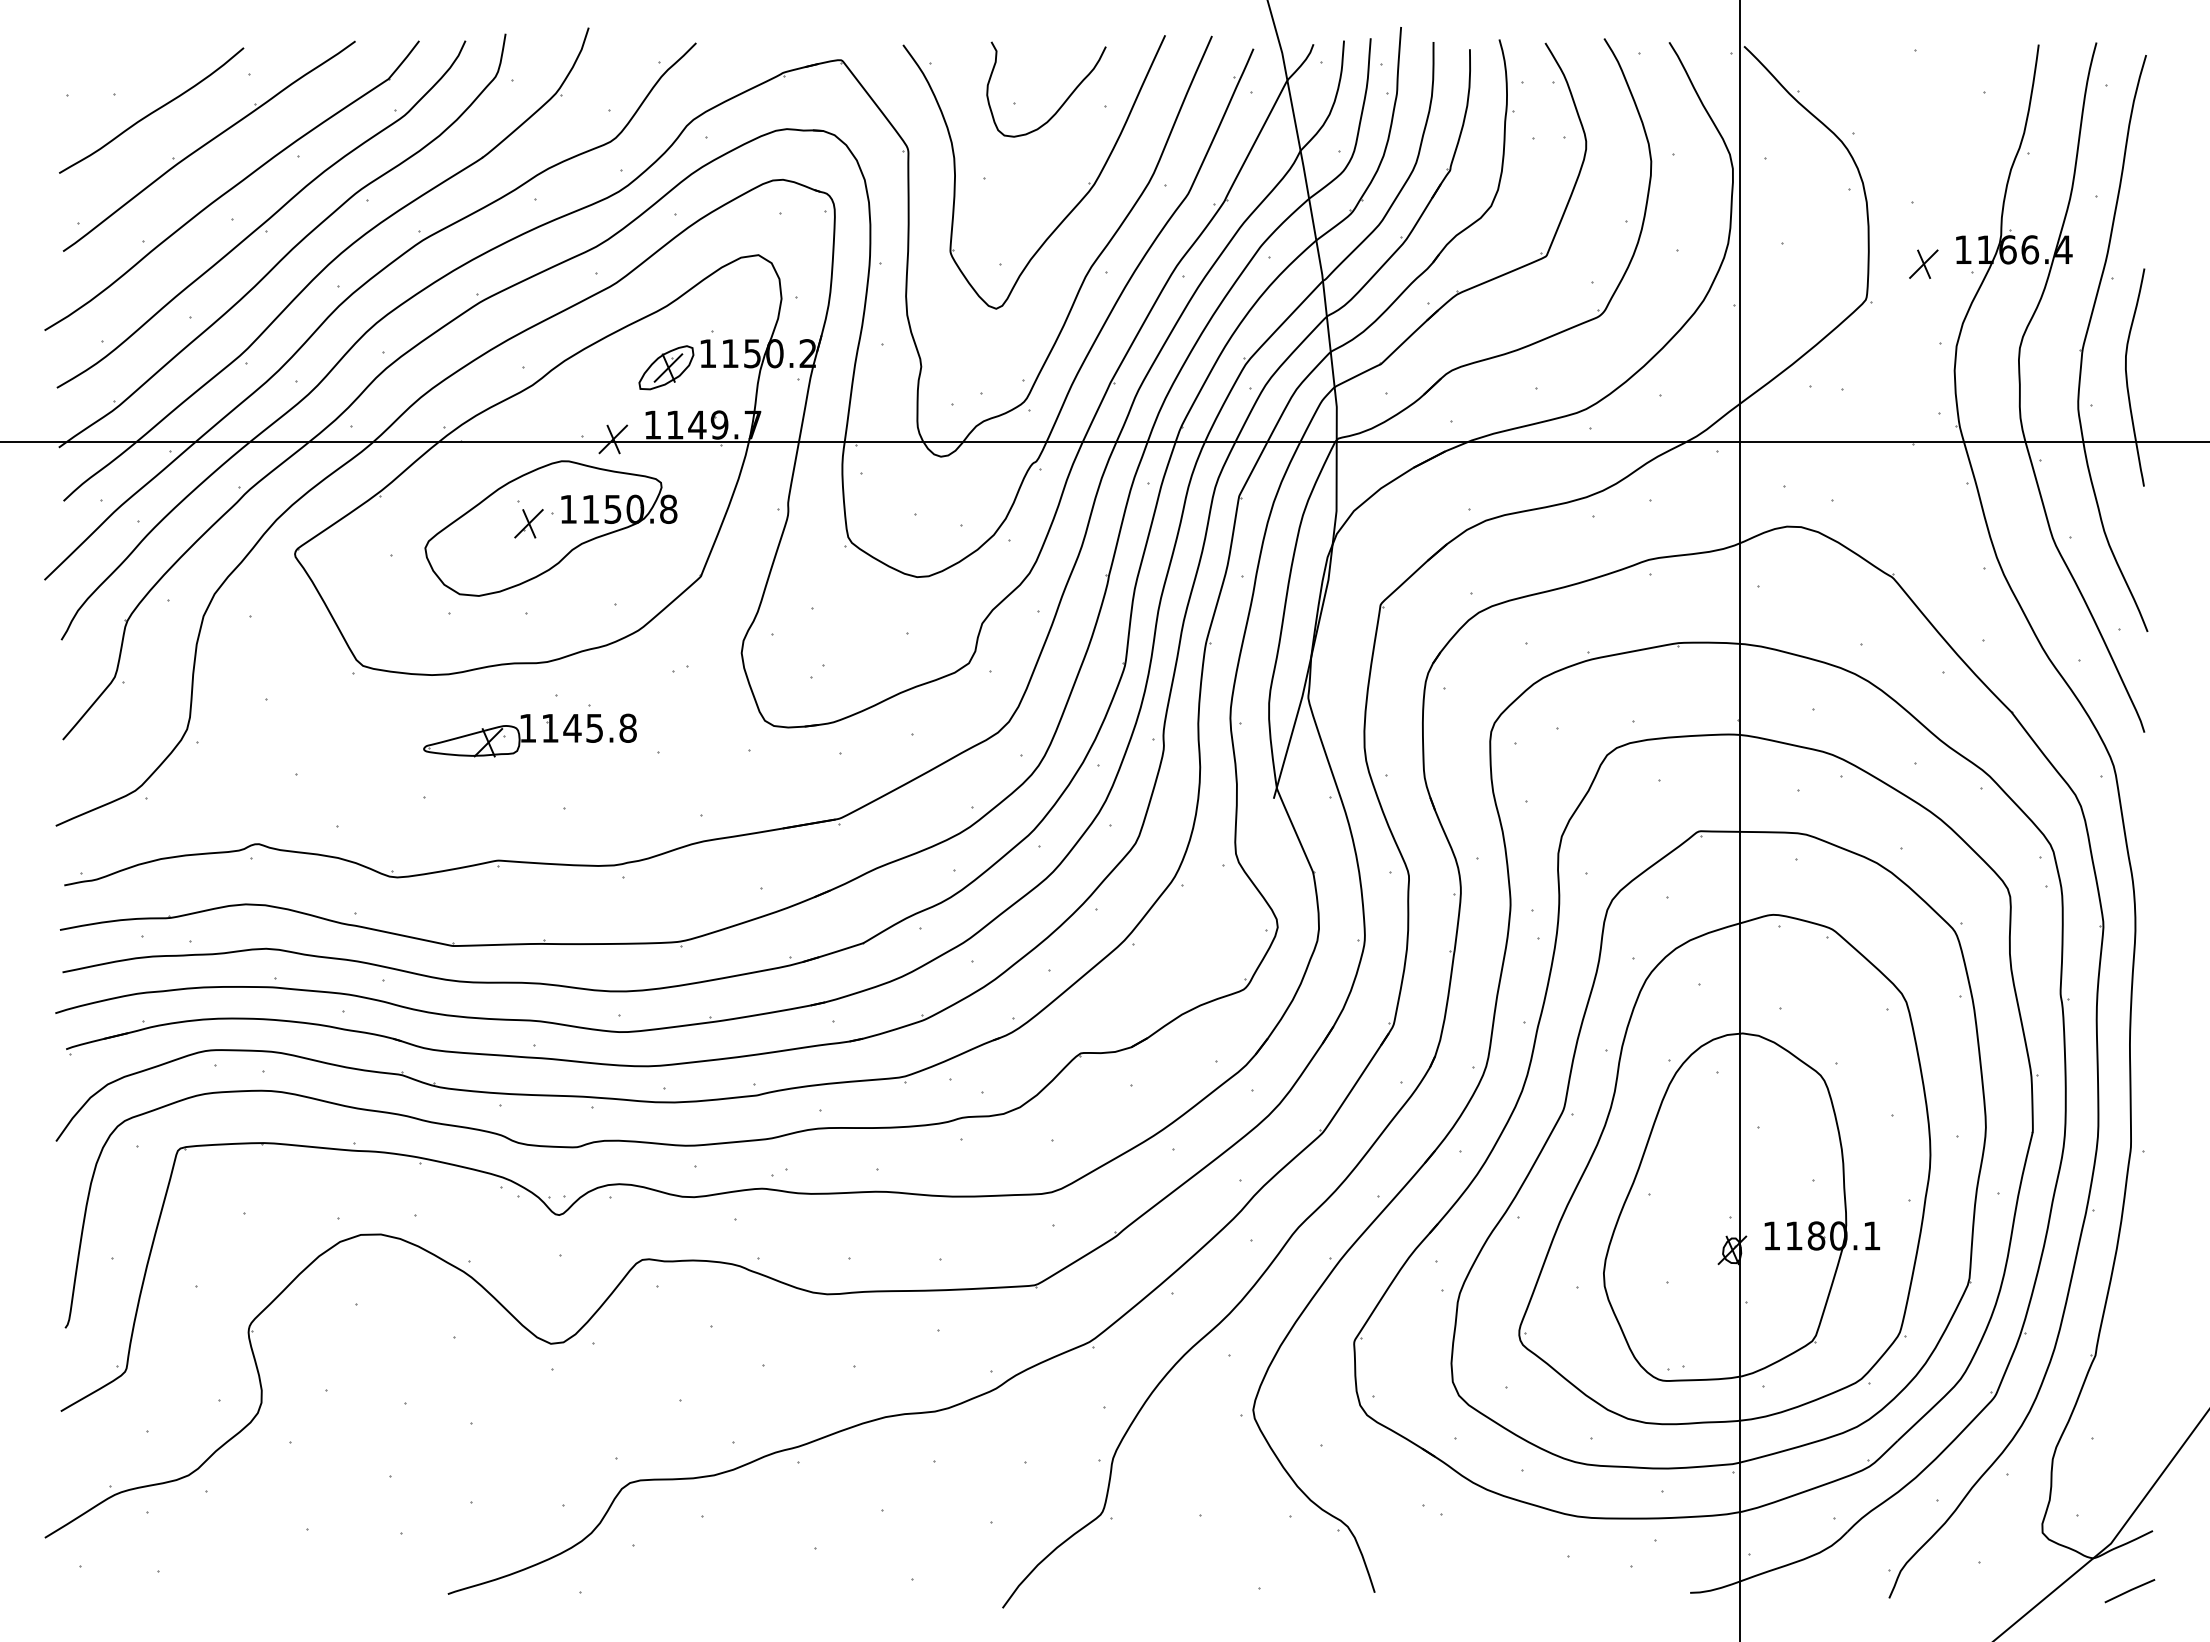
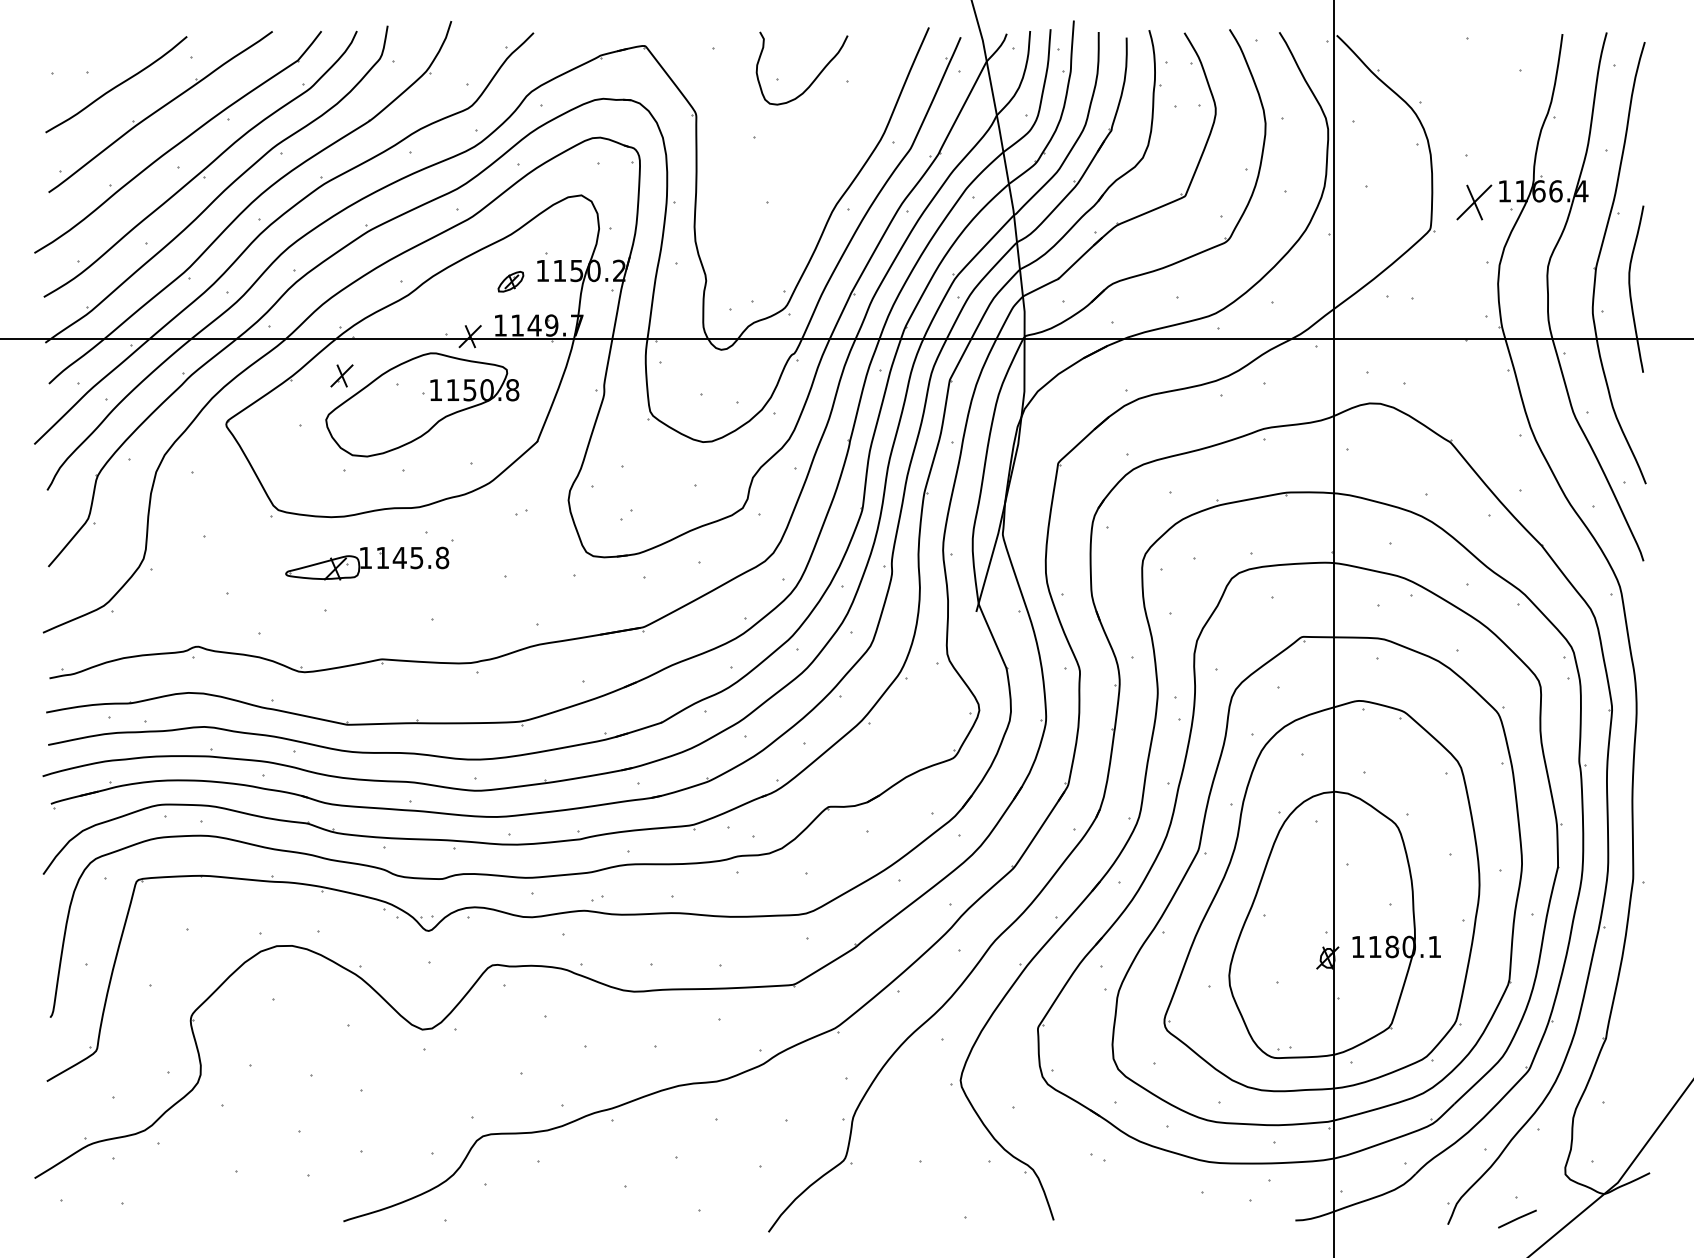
part: (1072, 208) -> (822, 159), removed
part: (1923, 263) -> (1474, 201), size x1.6
part: (666, 367) -> (510, 281), size x0.6
part: (528, 523) -> (341, 375), moved
part: (529, 735) -> (366, 563), moved
line: (2129, 1591) -> (1517, 1219), moved

